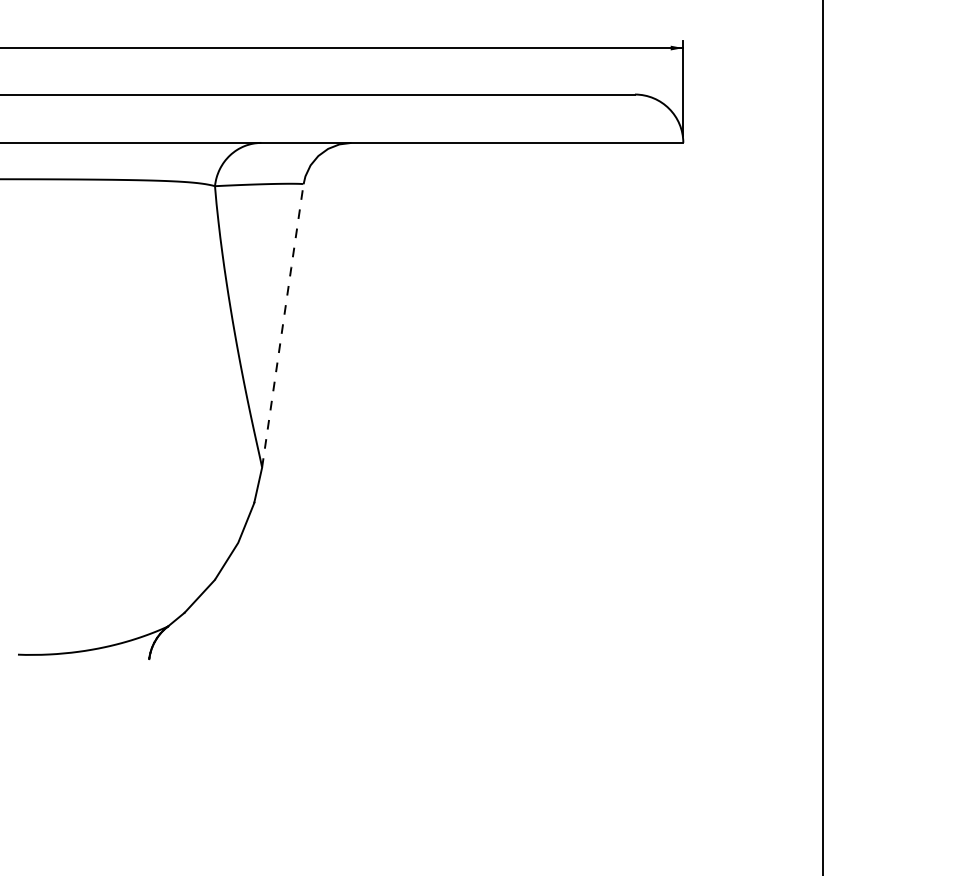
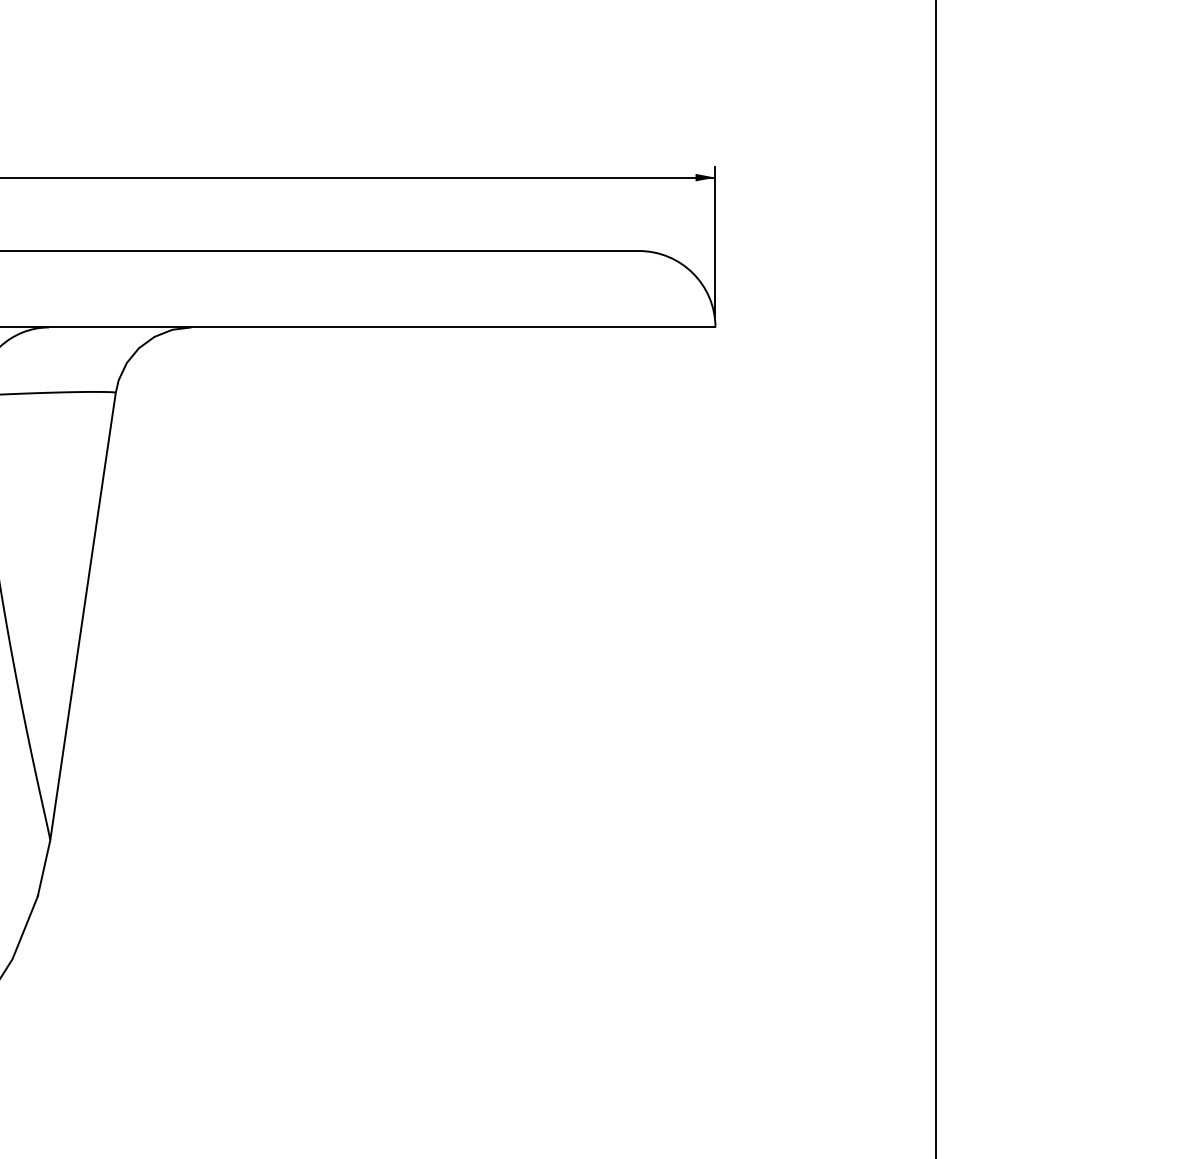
line: (282, 324) -> (82, 614), dashed -> solid

